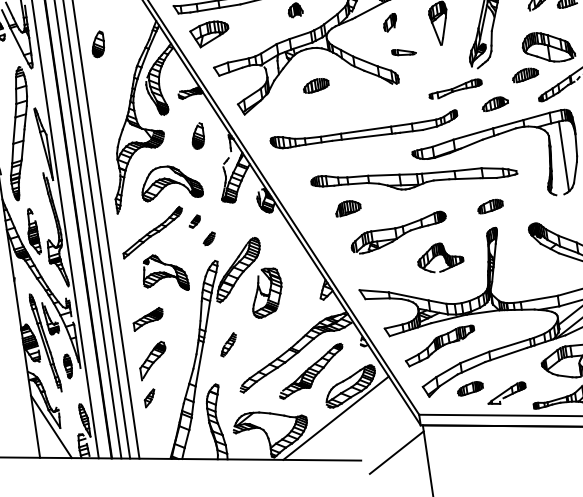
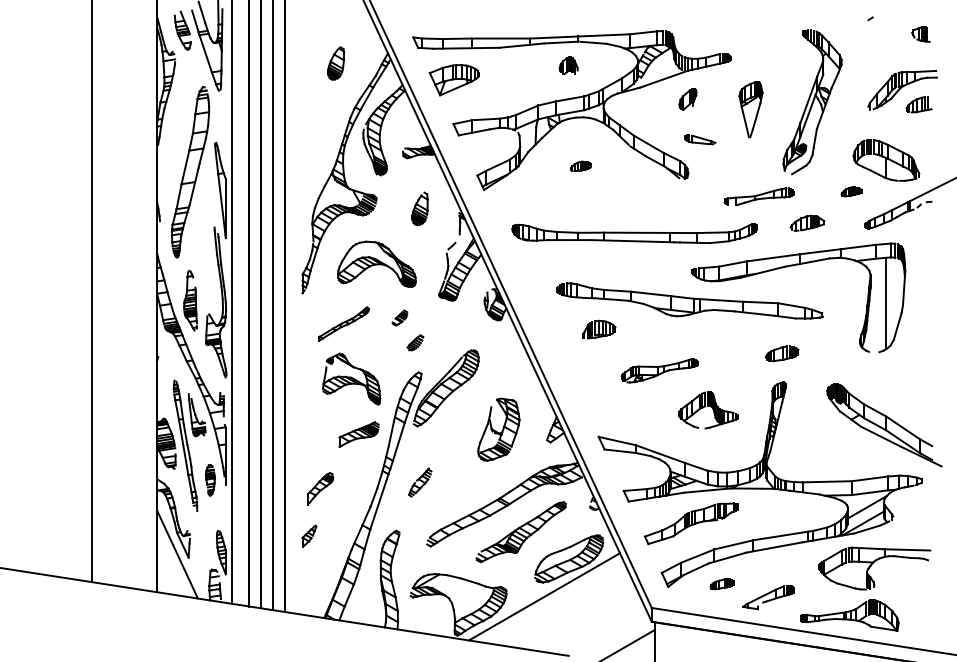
part: (98, 44) -> (336, 63), moved
part: (525, 74) -> (851, 191), size x0.6
part: (315, 85) -> (580, 166), size x0.6
part: (152, 232) -> (343, 323), size x0.6
part: (398, 232) -> (659, 370), size x0.6
part: (266, 292) -> (498, 429), moved
part: (147, 319) -> (358, 434), moved
part: (153, 360) -> (320, 488), size x0.7
part: (469, 389) -> (721, 584), size x0.7

